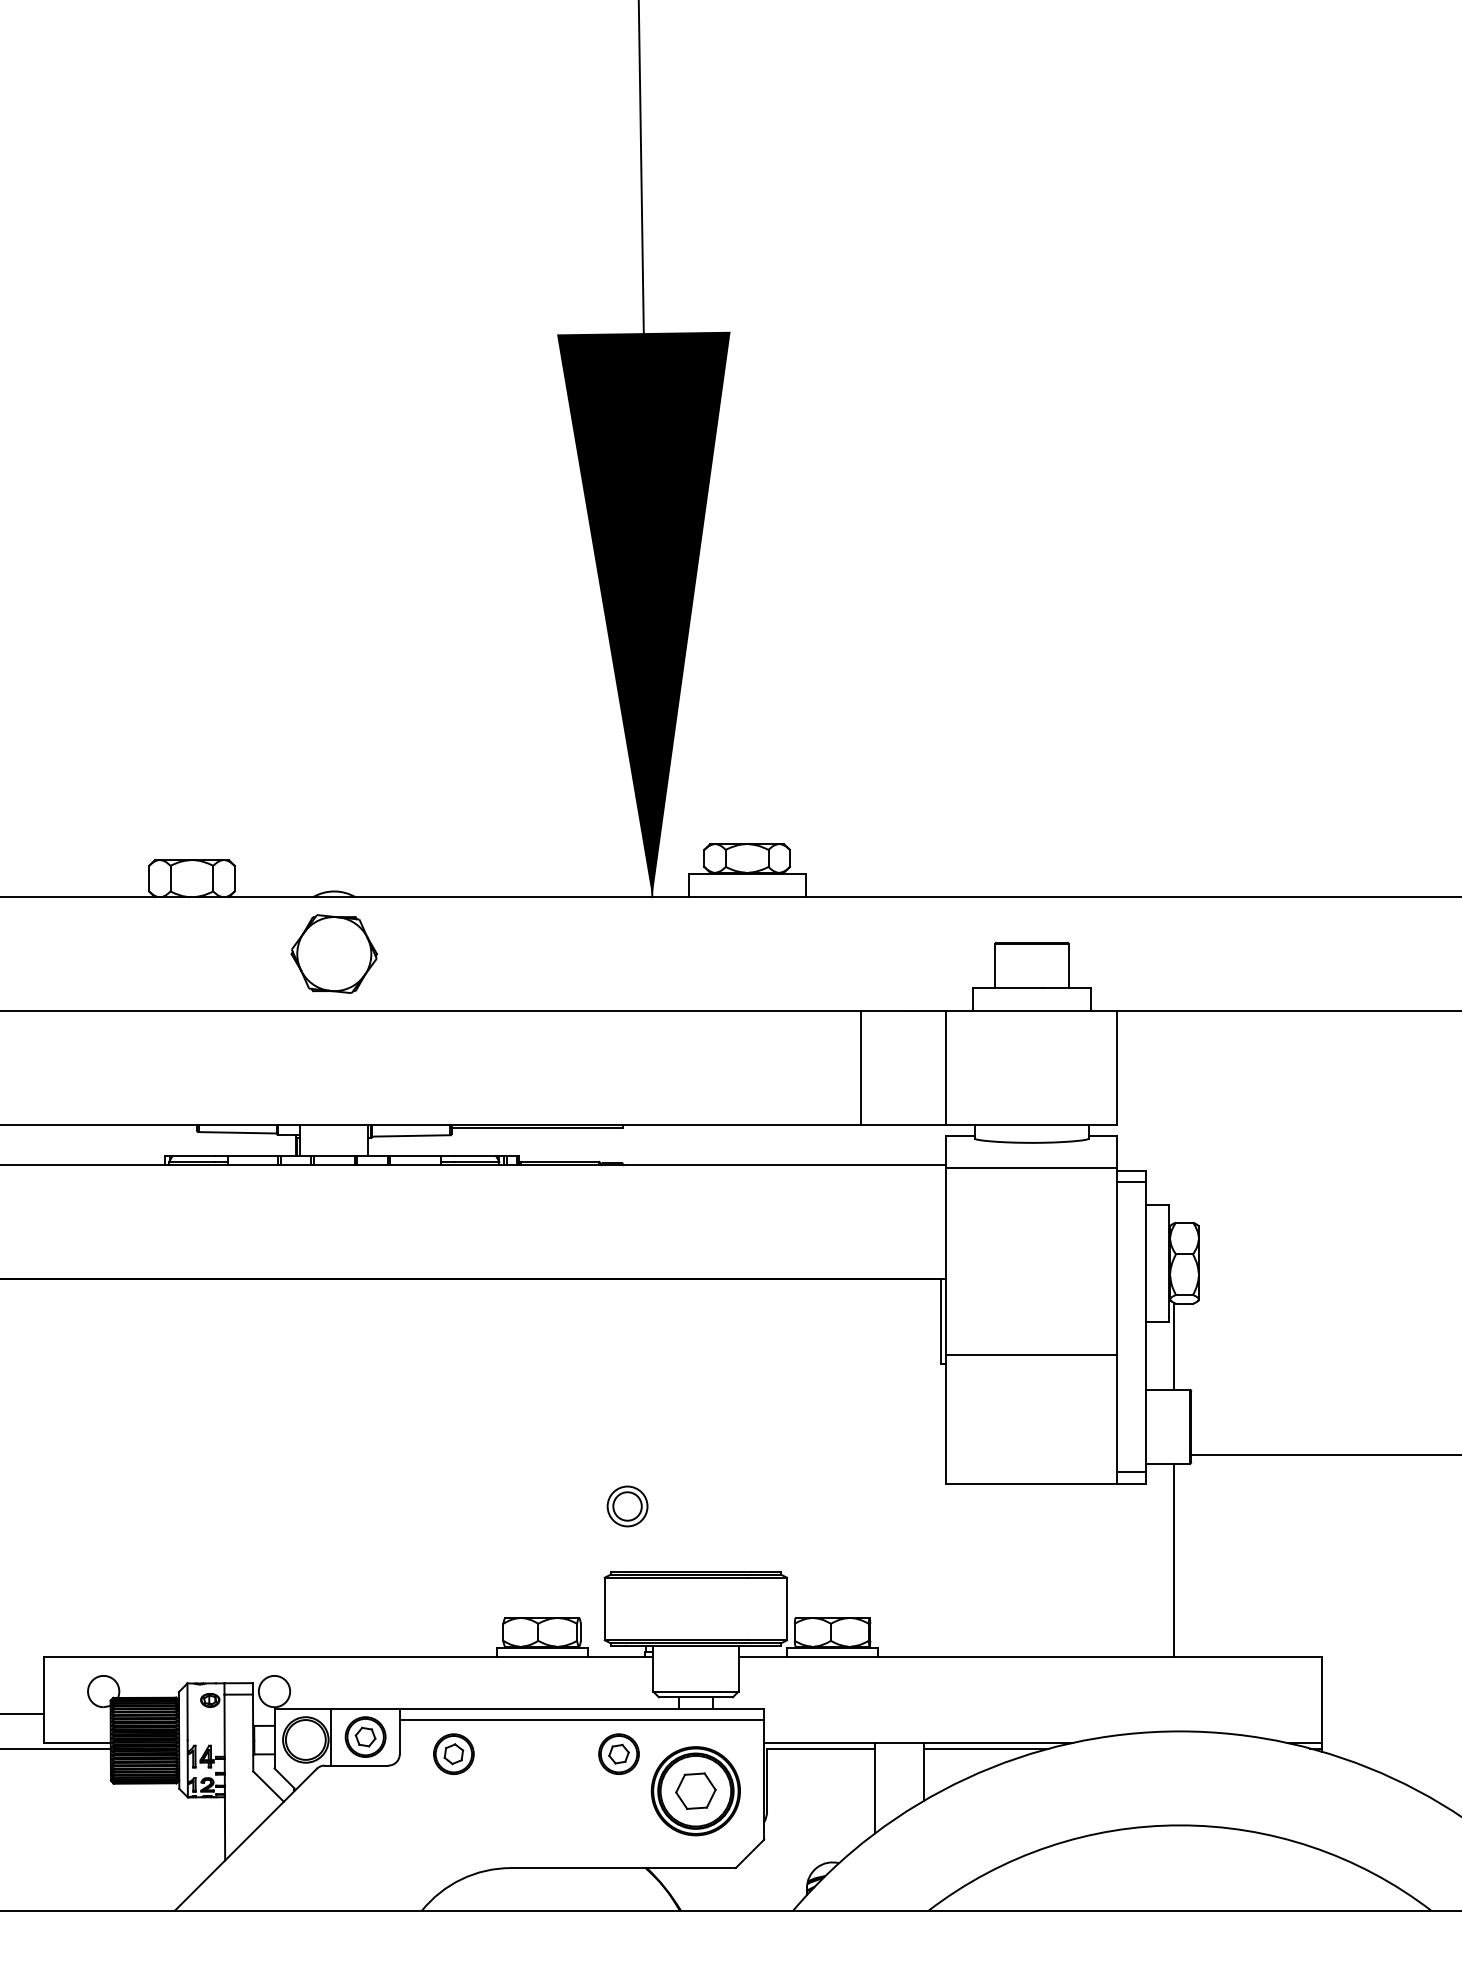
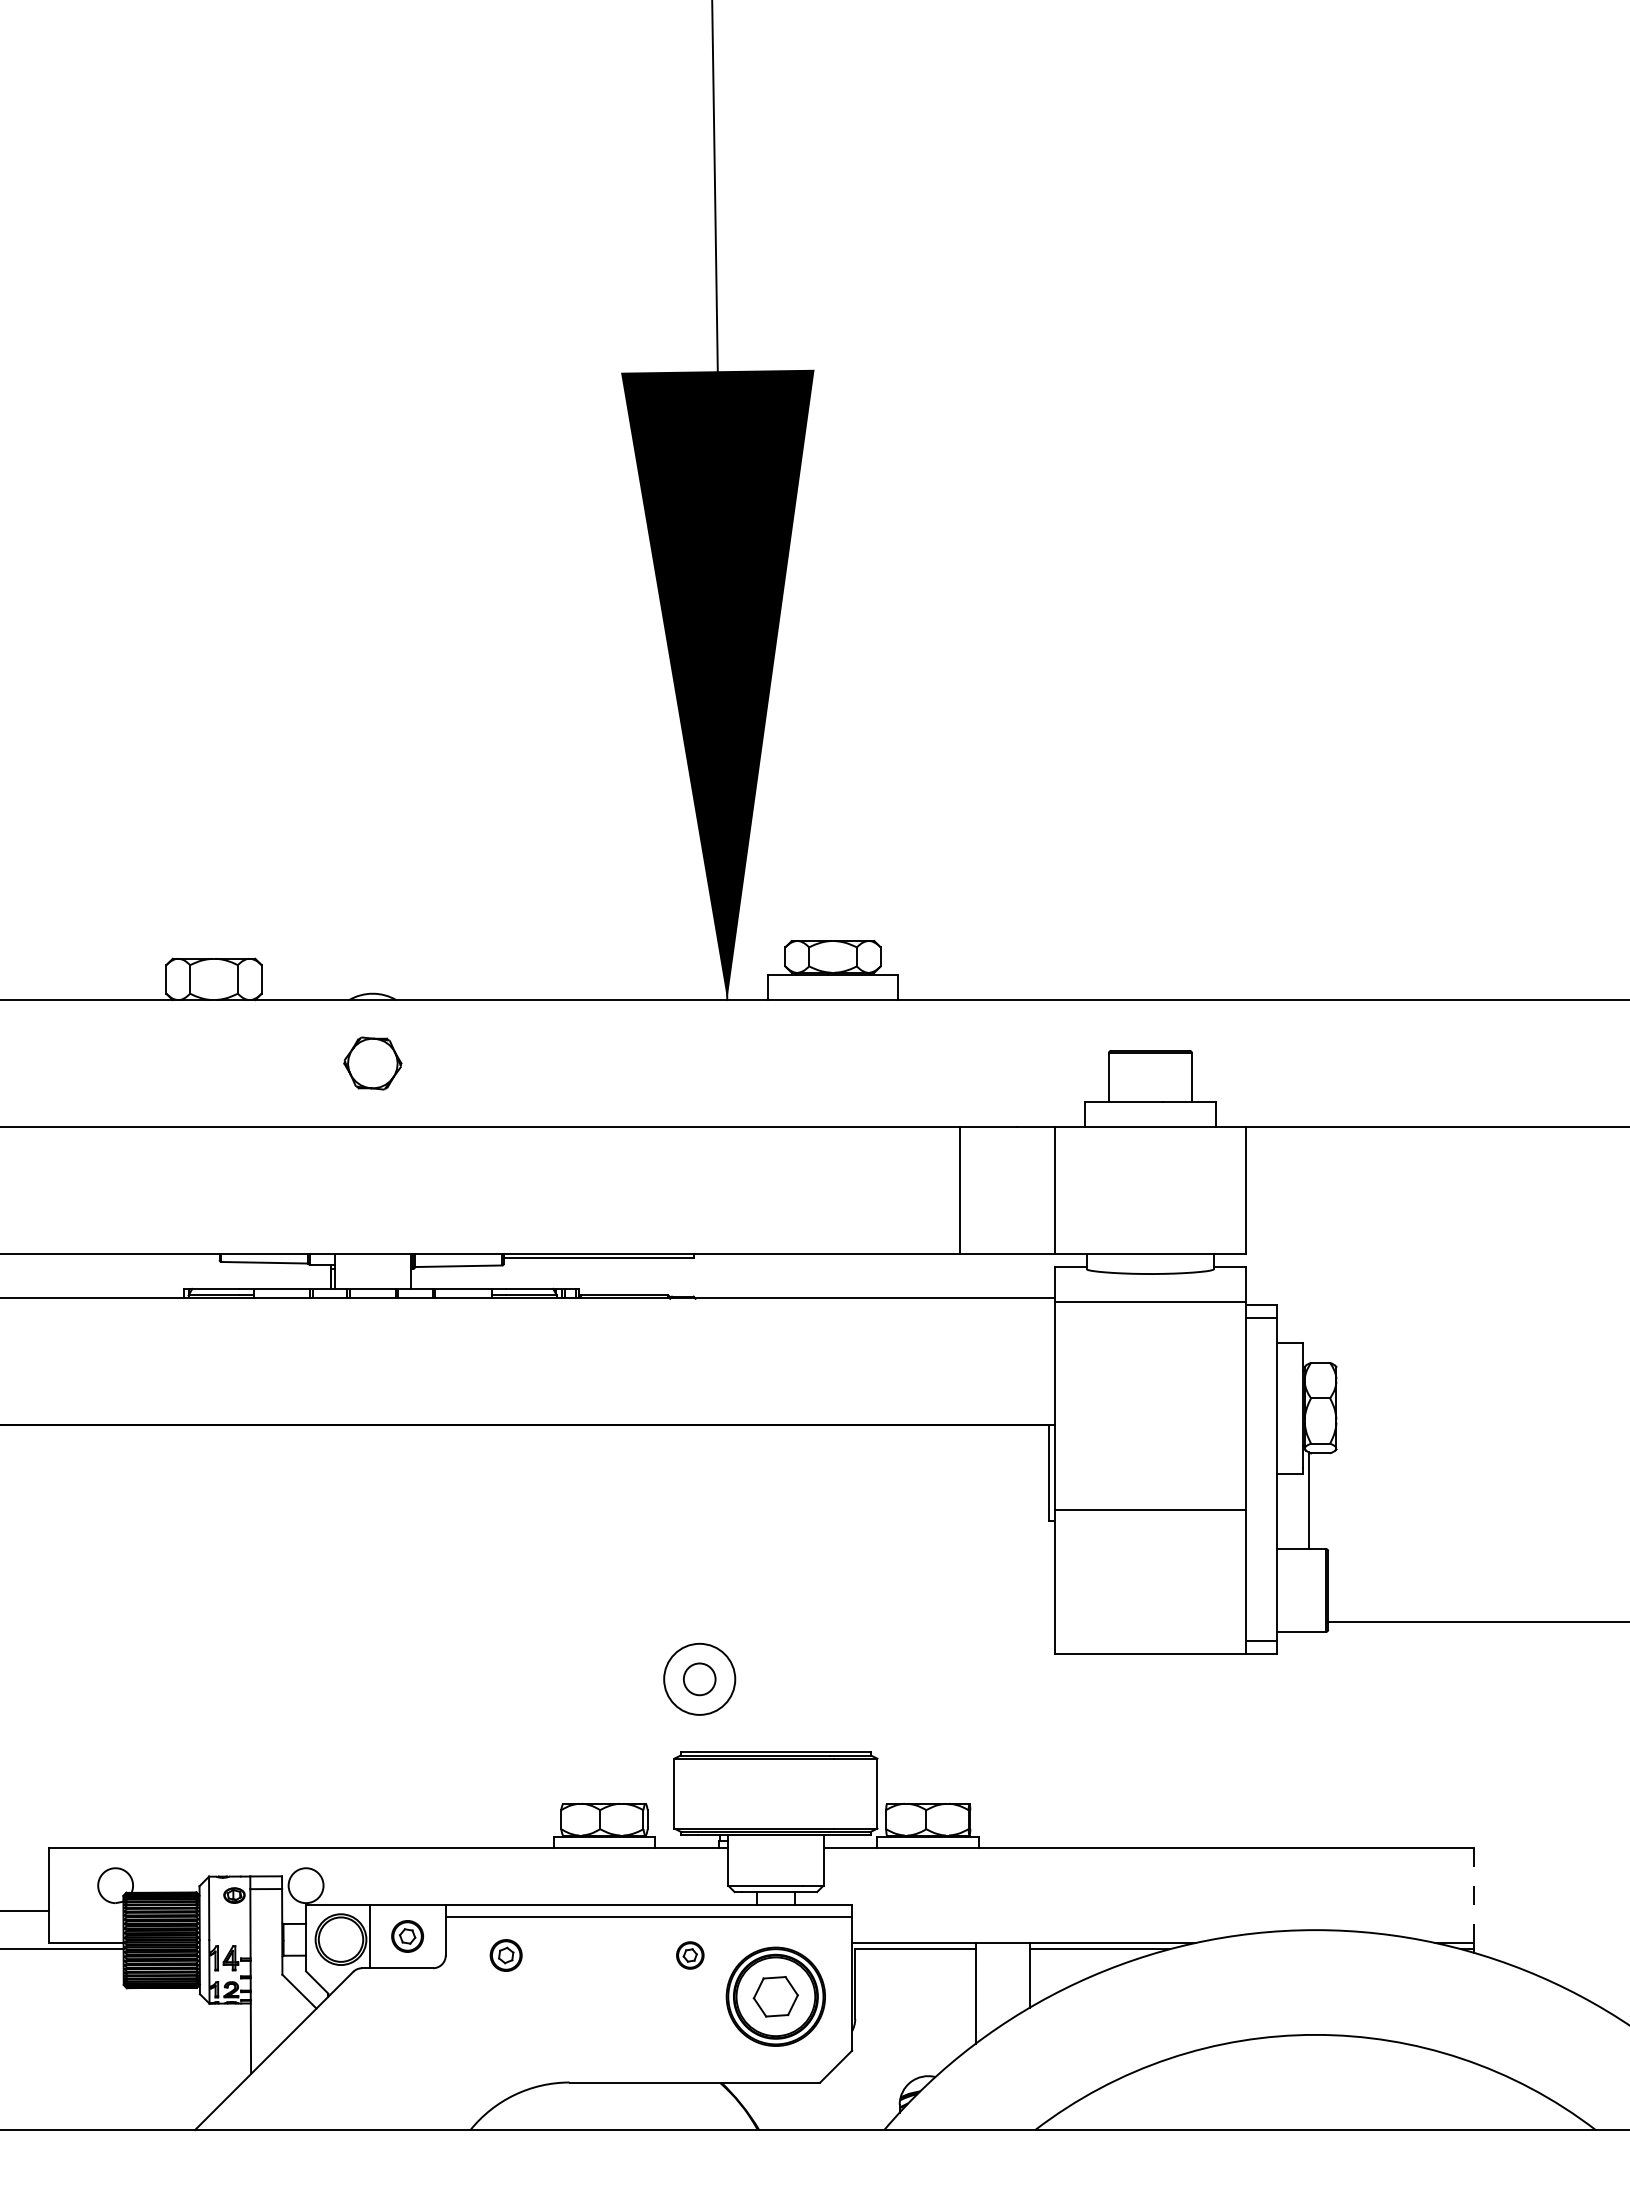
part: (334, 954) -> (372, 1063), size x0.6
circle: (627, 1506) -> (699, 1679), size x1.6
line: (1174, 1560) -> (1309, 1739), removed
line: (1322, 1700) -> (1474, 1895), solid -> dashed
part: (365, 1737) -> (407, 1936), size x0.7
part: (454, 1754) -> (506, 1955), size x0.7
part: (619, 1754) -> (690, 1955), size x0.6

